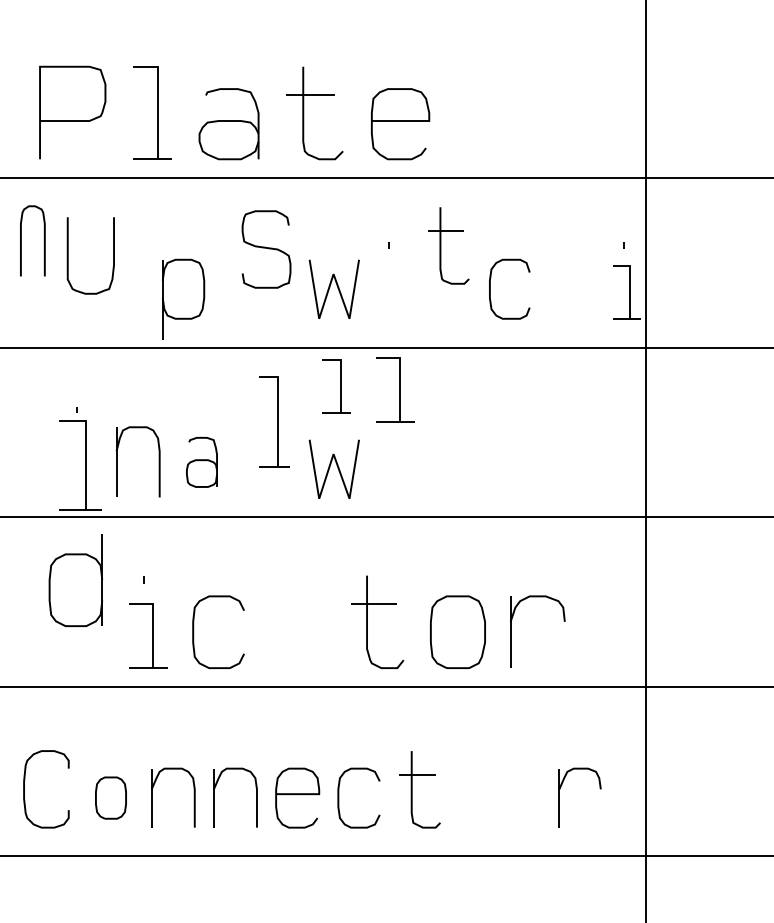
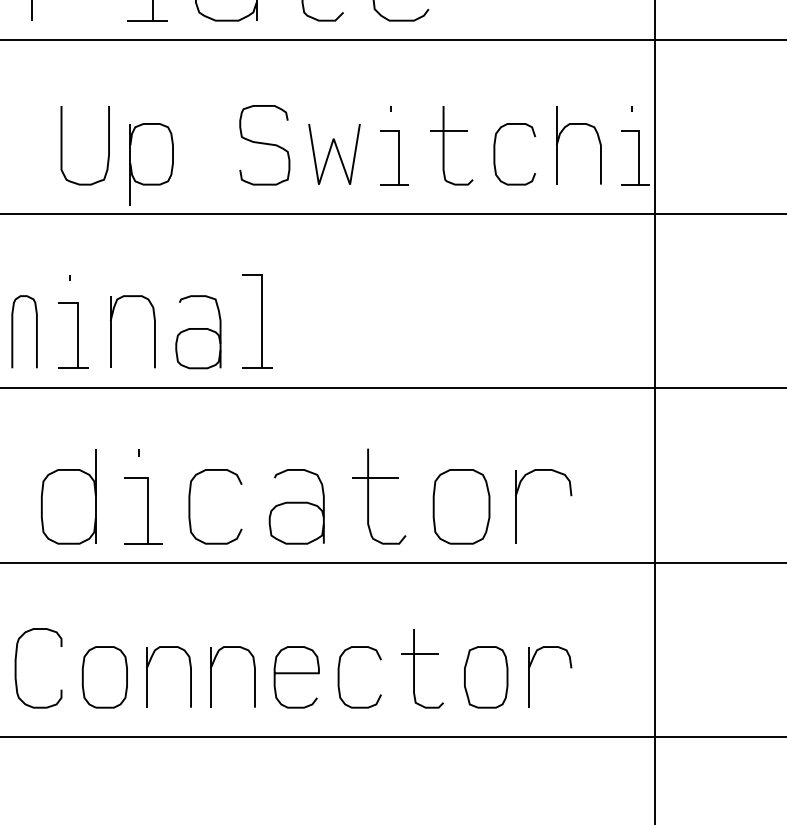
curve: (21, 240) -> (12, 331), moved
part: (441, 245) -> (444, 145), moved
curve: (266, 248) -> (264, 144), moved
curve: (68, 255) -> (62, 145), moved
part: (553, 274) -> (559, 139), added
part: (183, 298) -> (151, 163), moved
part: (336, 386) -> (394, 157), moved
part: (395, 389) -> (397, 257), removed
part: (274, 421) -> (257, 321), moved
part: (201, 462) -> (197, 332), size x1.43
part: (80, 465) -> (73, 335), size x0.71
curve: (330, 467) -> (330, 337), removed
part: (75, 580) -> (68, 496), moved
part: (297, 631) -> (296, 506), added
part: (110, 797) -> (104, 676), size x1.43
part: (481, 797) -> (485, 676), added
part: (559, 797) -> (528, 676), moved

